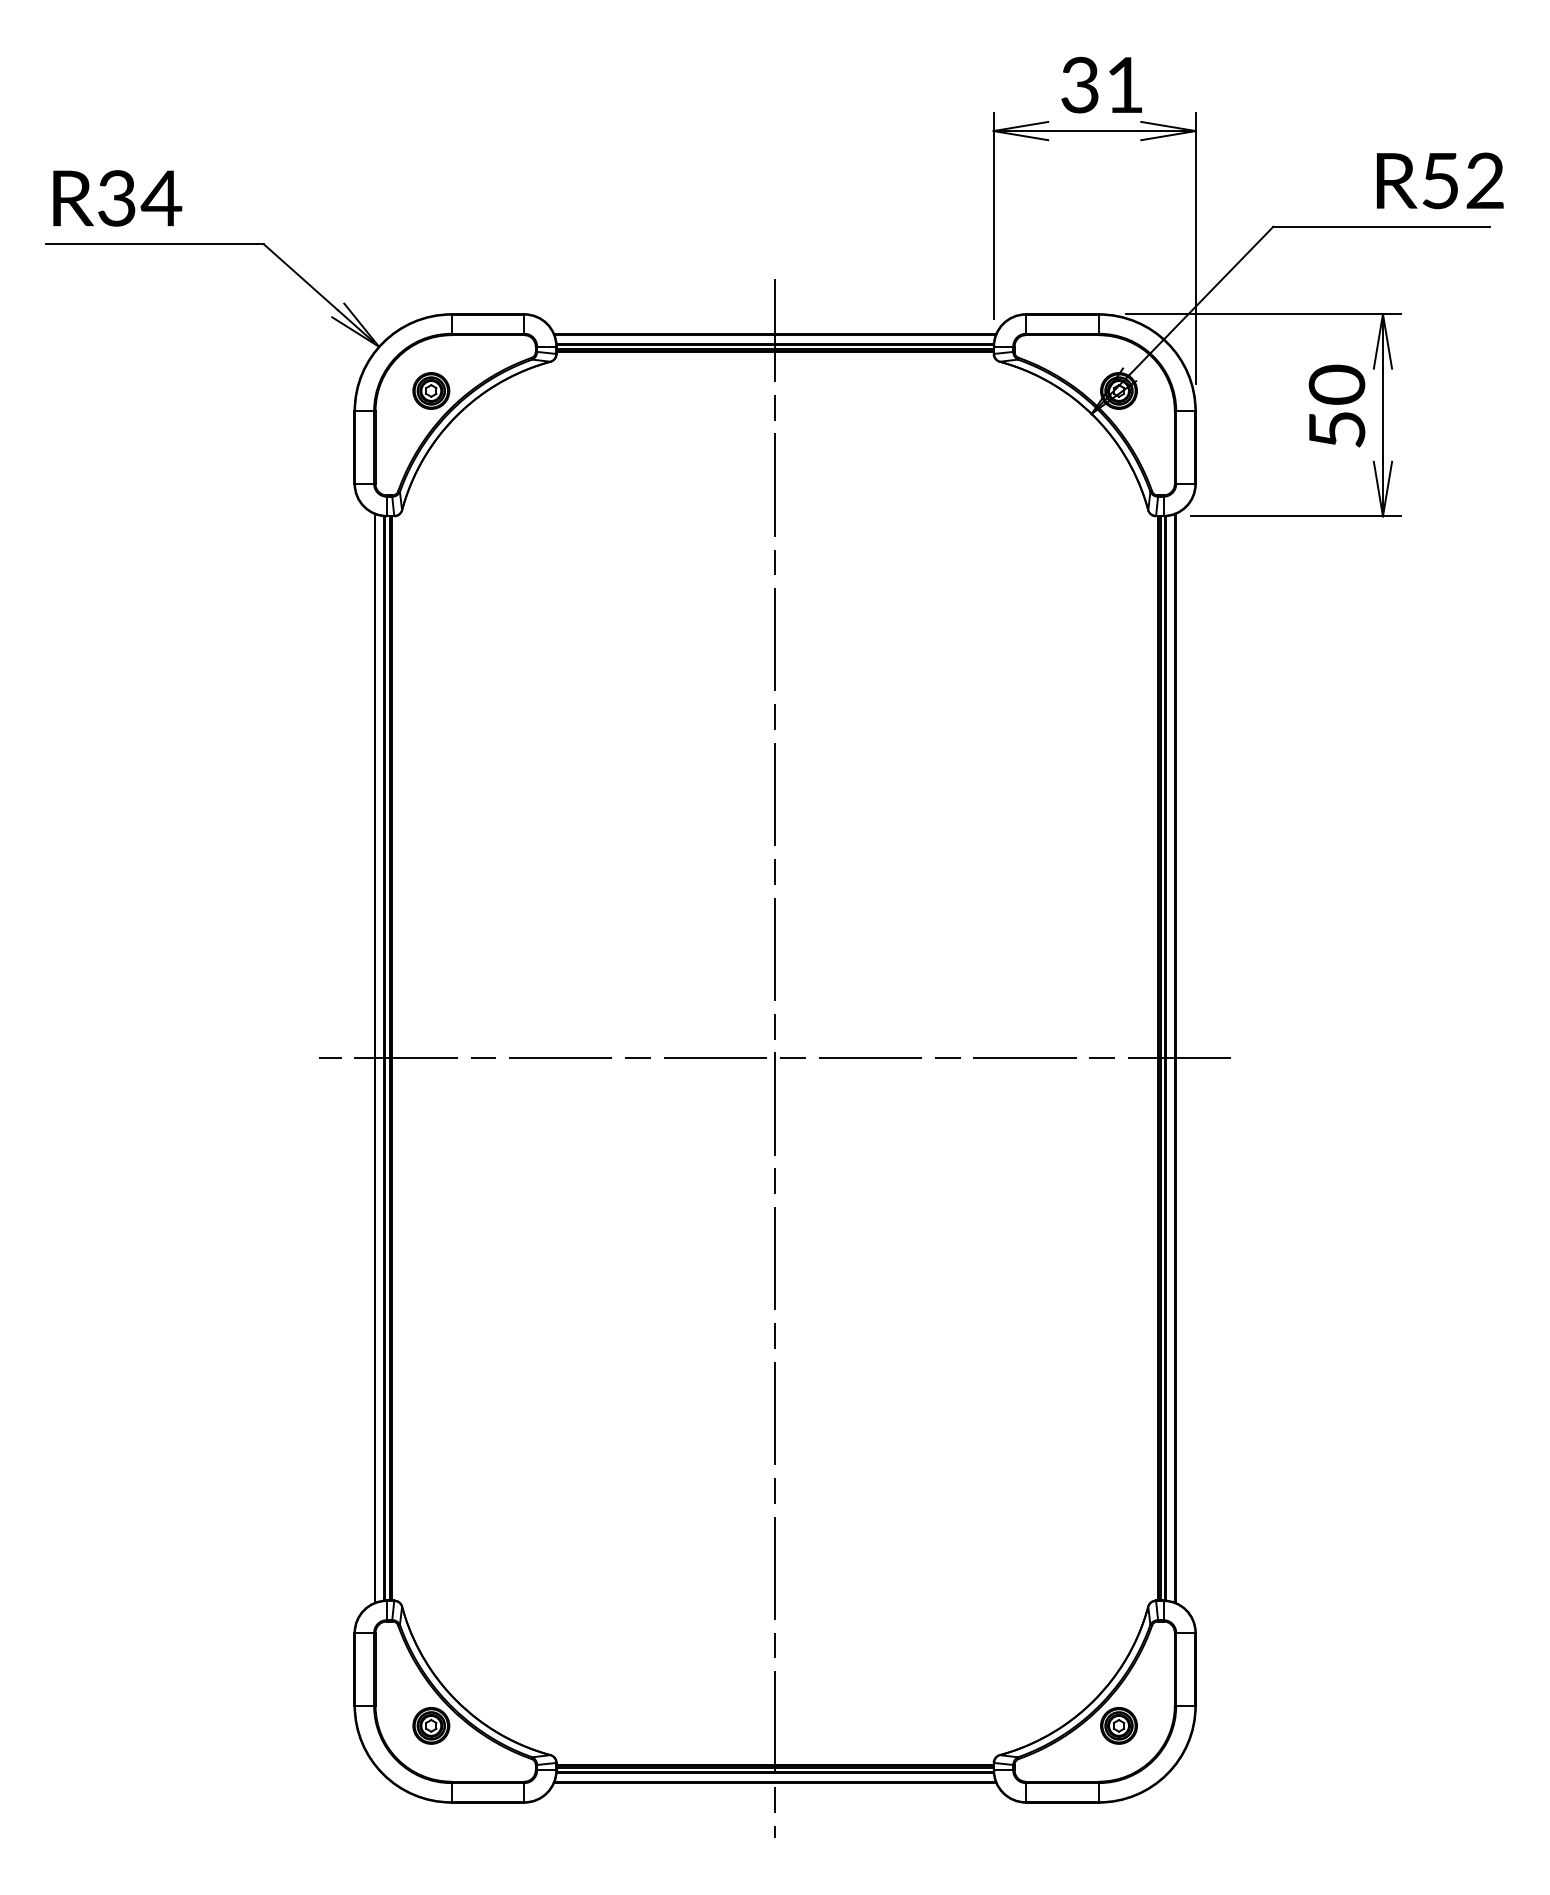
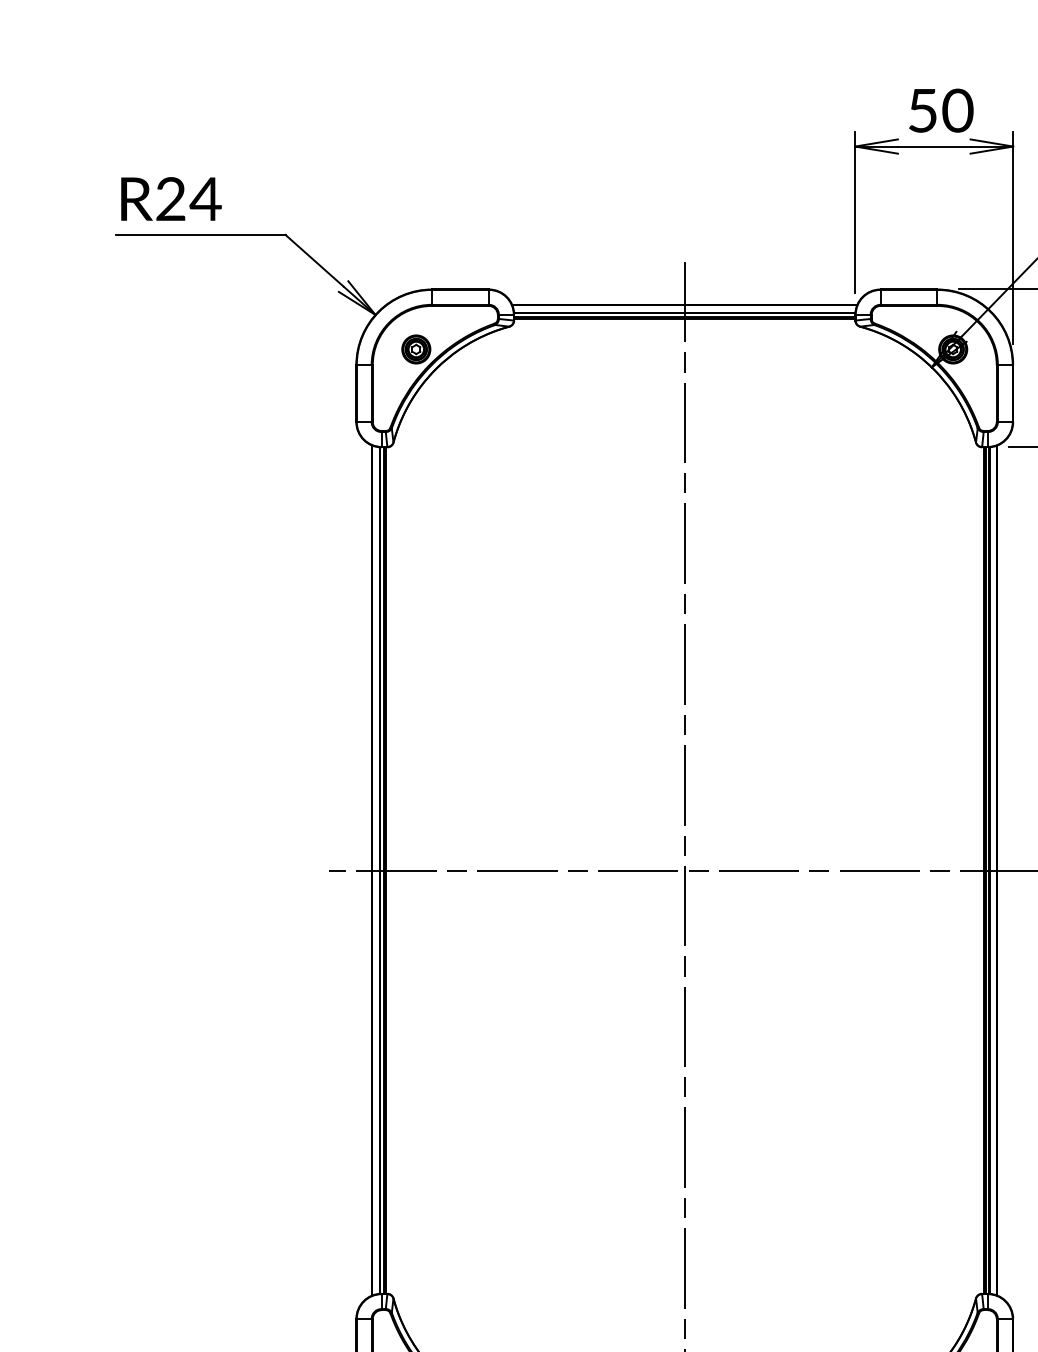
text: (1103, 84) -> (941, 110), 31 -> 50
text: (116, 198) -> (170, 199), R34 -> R24

